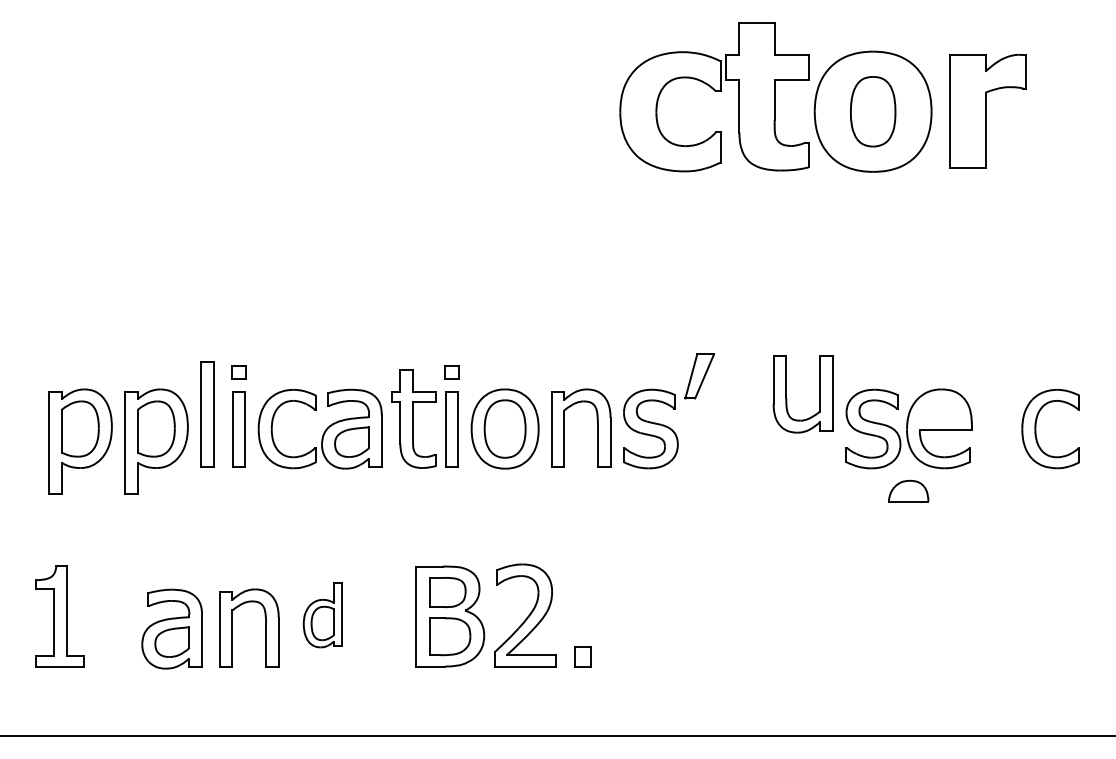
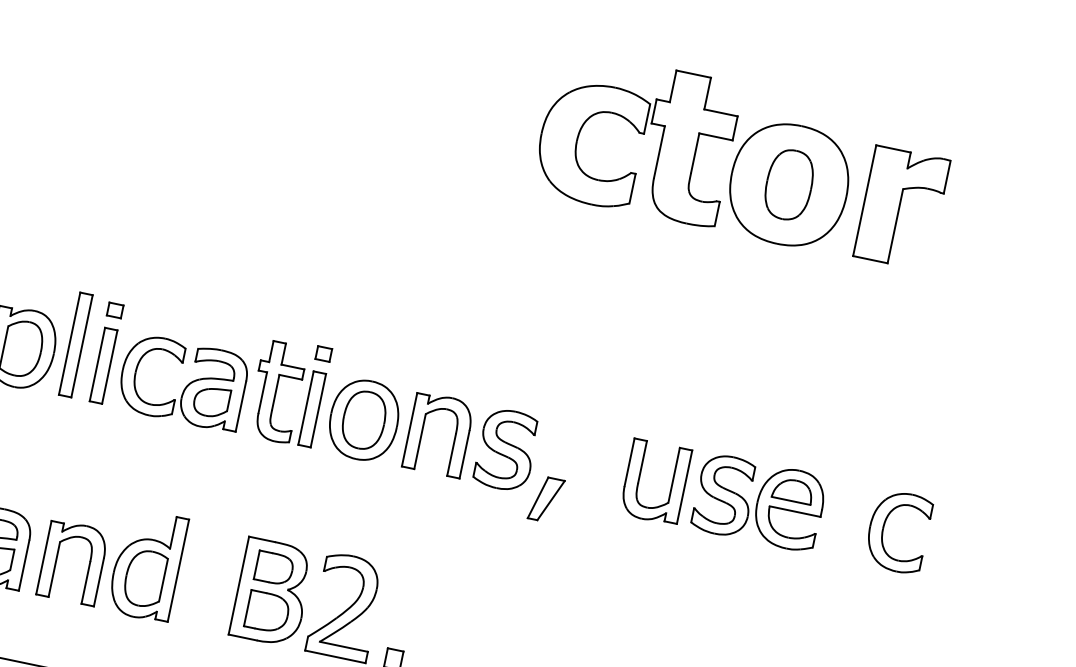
part: (699, 376) -> (546, 499), moved
part: (787, 398) -> (639, 483), moved
part: (908, 490) -> (793, 489), moved
part: (322, 615) -> (147, 565), size x1.67

